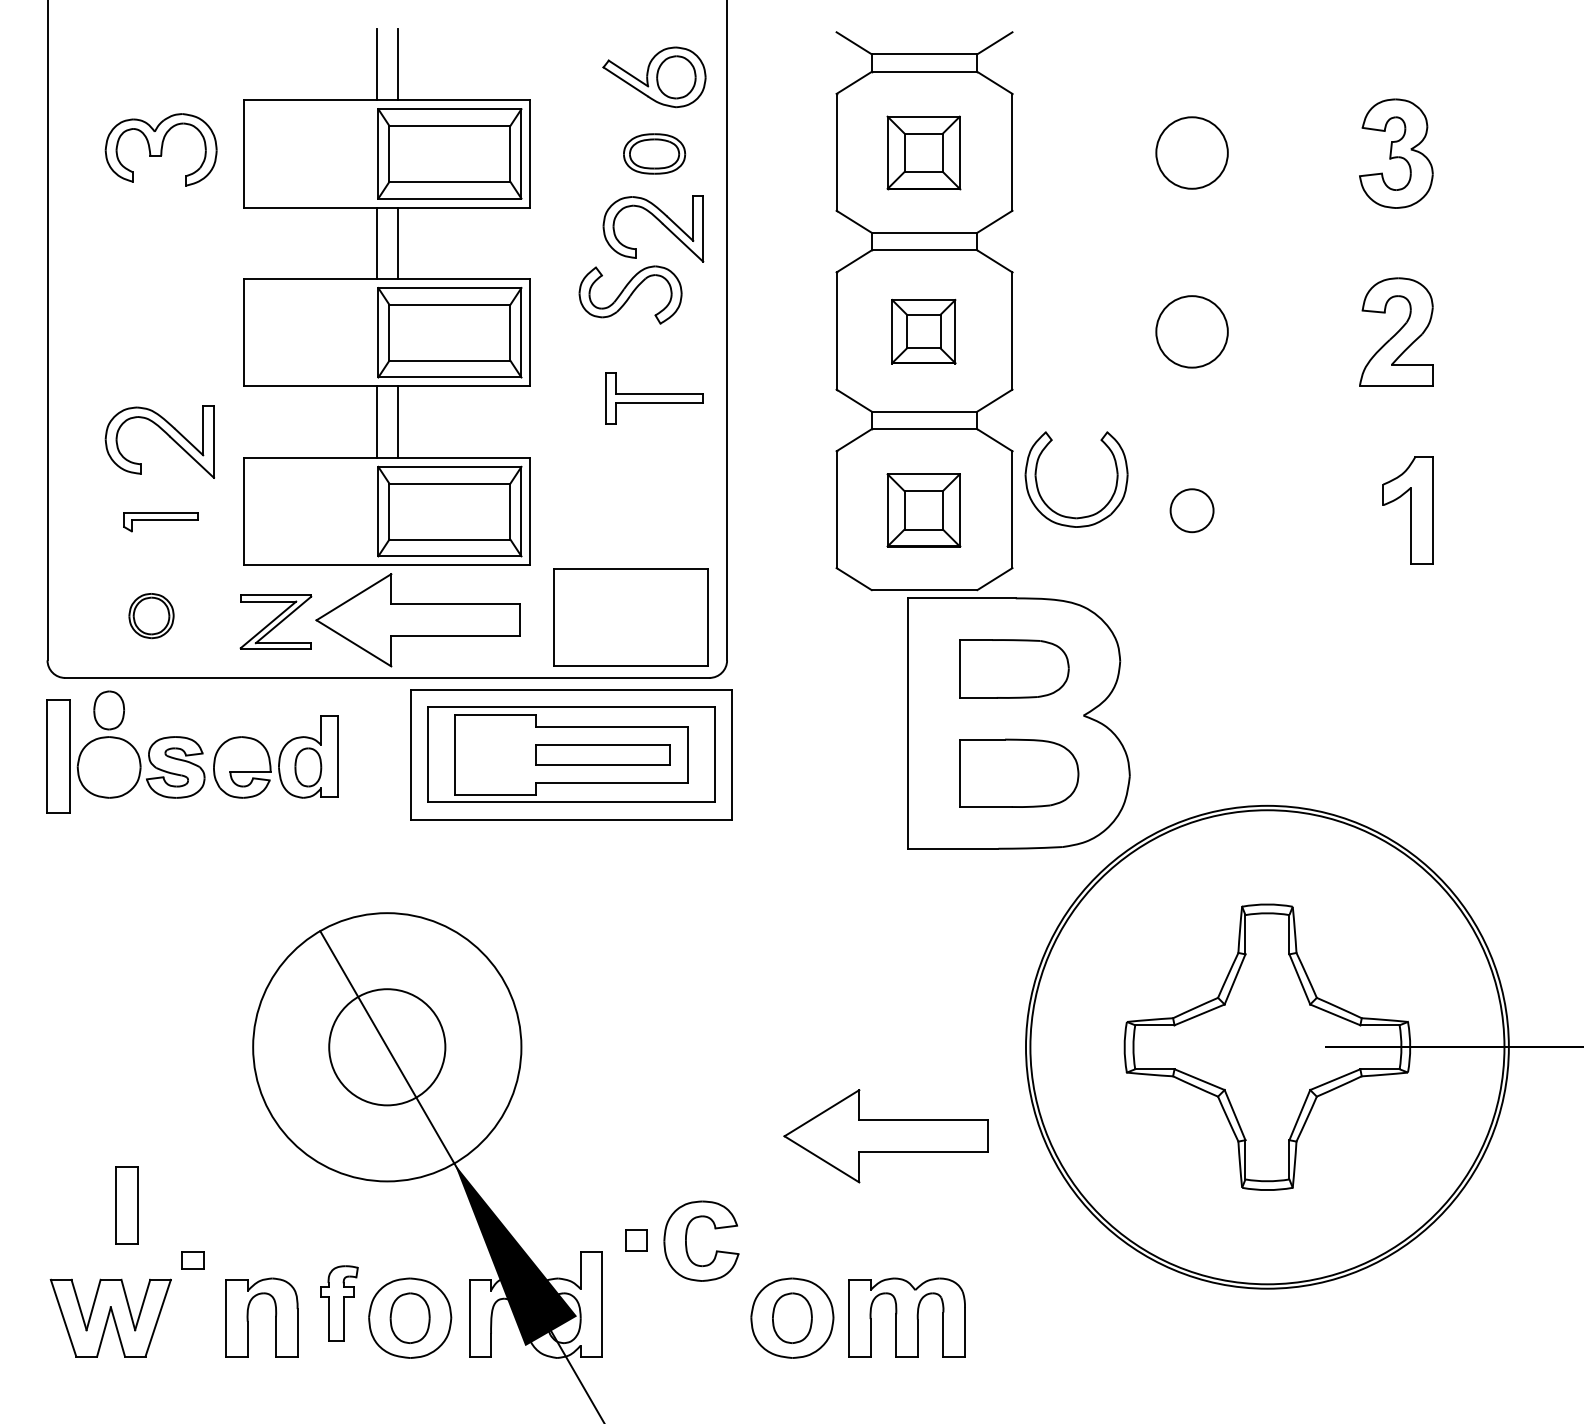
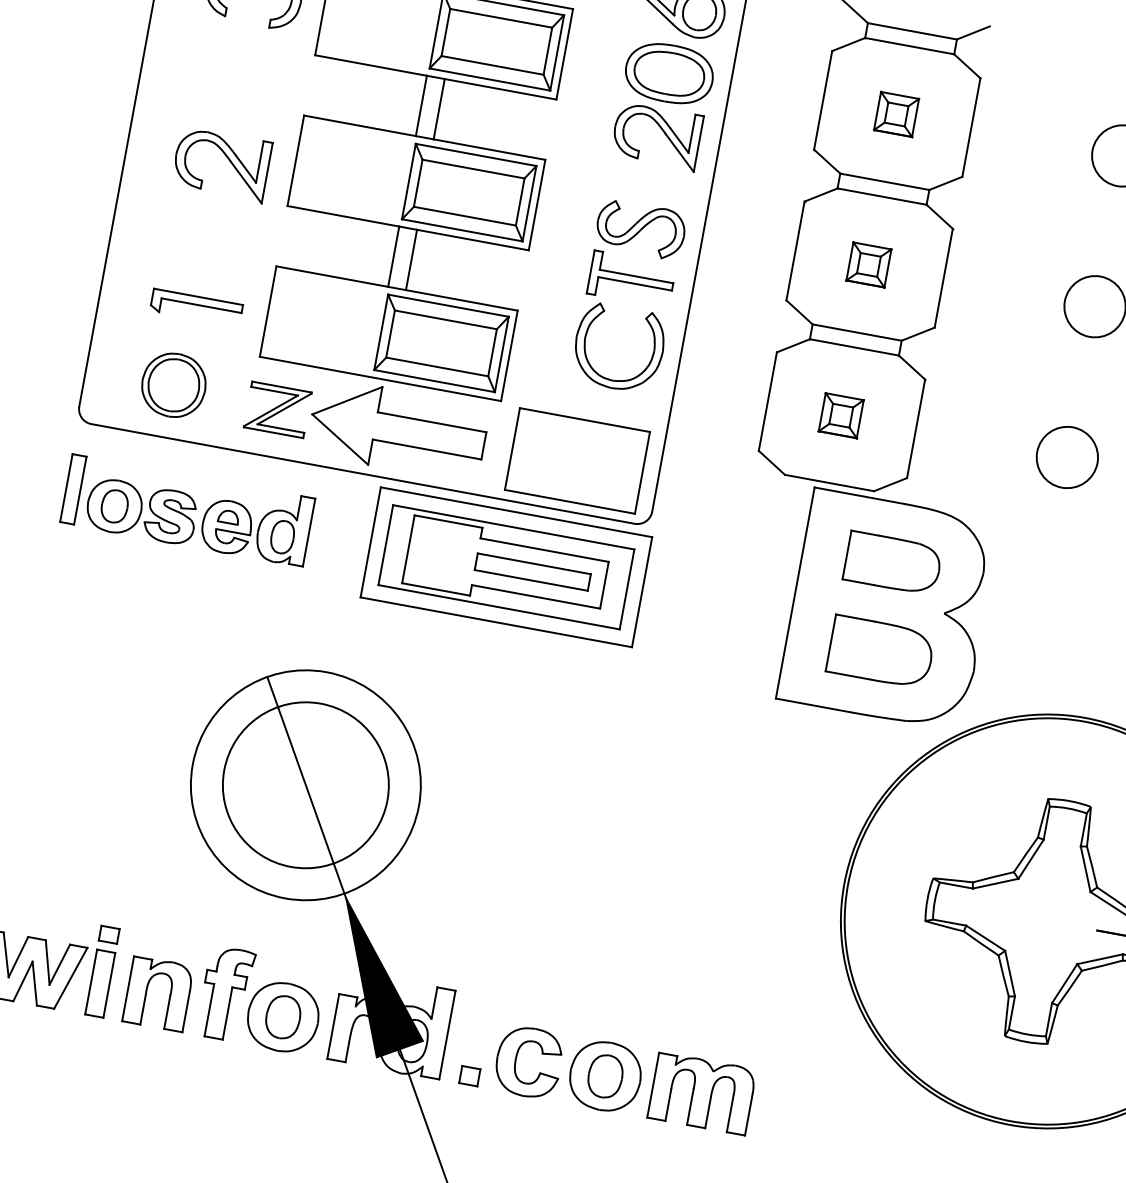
part: (654, 153) -> (669, 73), size x1.67
part: (923, 153) -> (896, 114), size x0.62
part: (630, 294) -> (640, 229), moved
part: (923, 331) -> (868, 264), size x0.71
part: (166, 434) -> (228, 159), moved
part: (923, 510) -> (840, 415), size x0.62
circle: (1191, 510) -> (1066, 457), size x1.67
part: (1071, 516) -> (609, 378), moved
part: (160, 522) -> (195, 307), size x1.43
part: (151, 615) -> (173, 384), size x1.67
part: (108, 710) -> (114, 506), moved
part: (241, 755) -> (228, 516), added
part: (57, 756) -> (72, 489), size x0.71
circle: (387, 1047) -> (306, 785), size x1.67
part: (885, 1136) -> (712, 937), removed
part: (126, 1205) -> (99, 983), moved
part: (636, 1240) -> (469, 1076), moved
part: (686, 1240) -> (516, 1059), moved
part: (339, 1303) -> (225, 993), size x1.43

